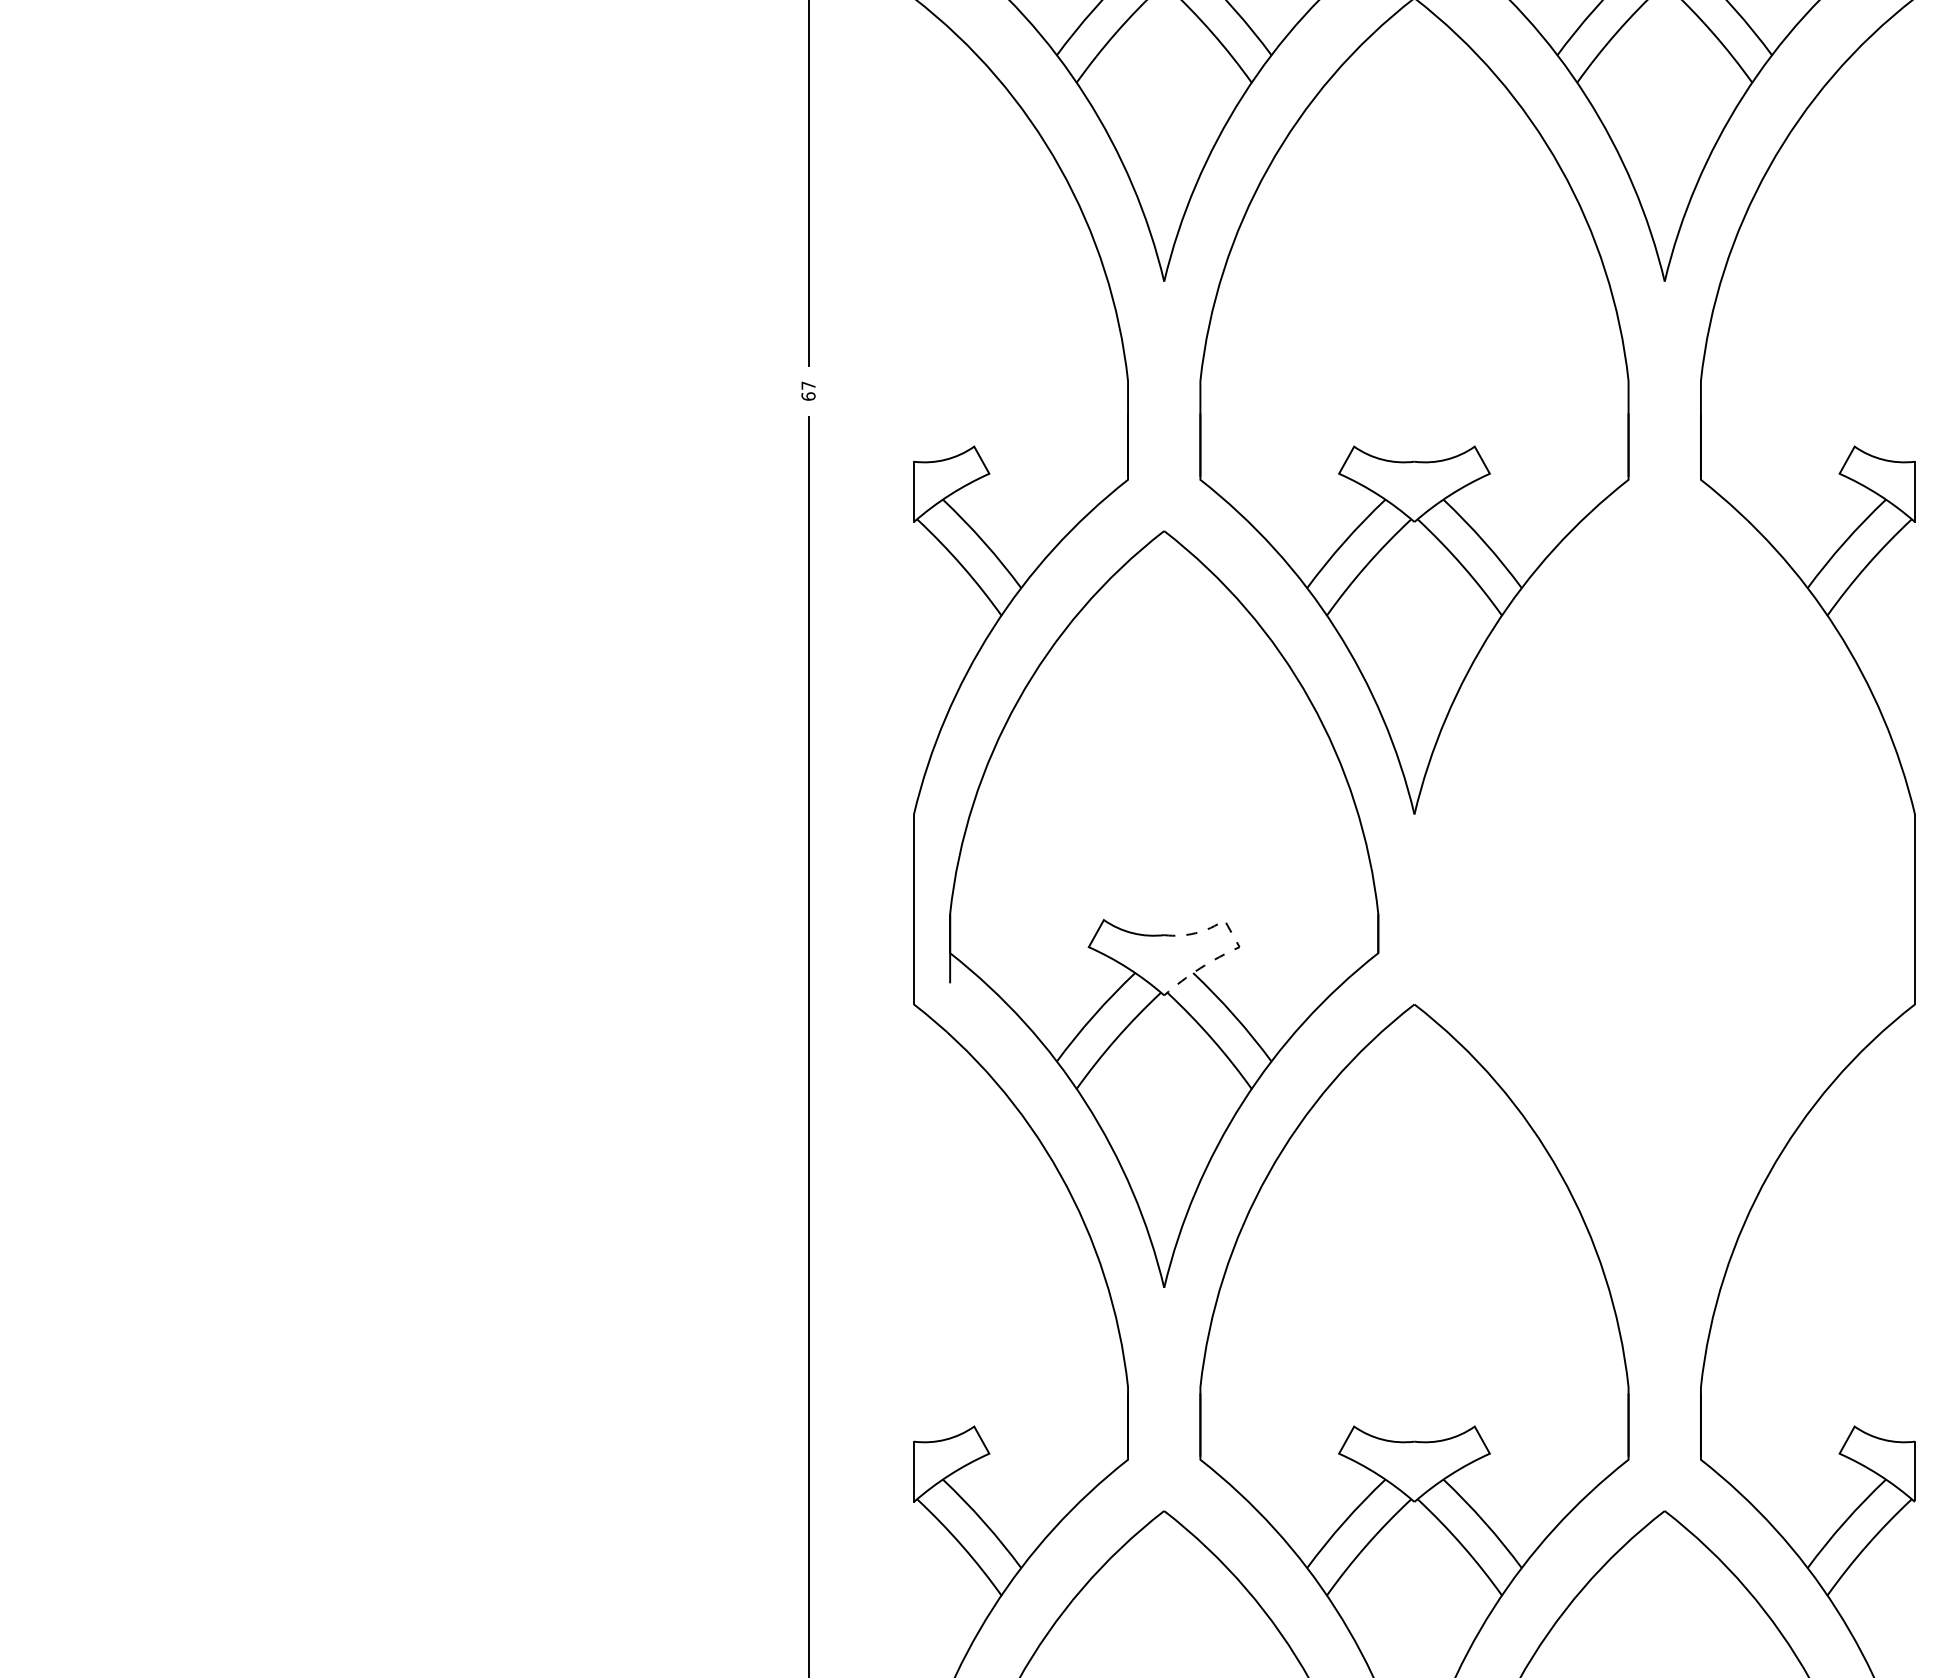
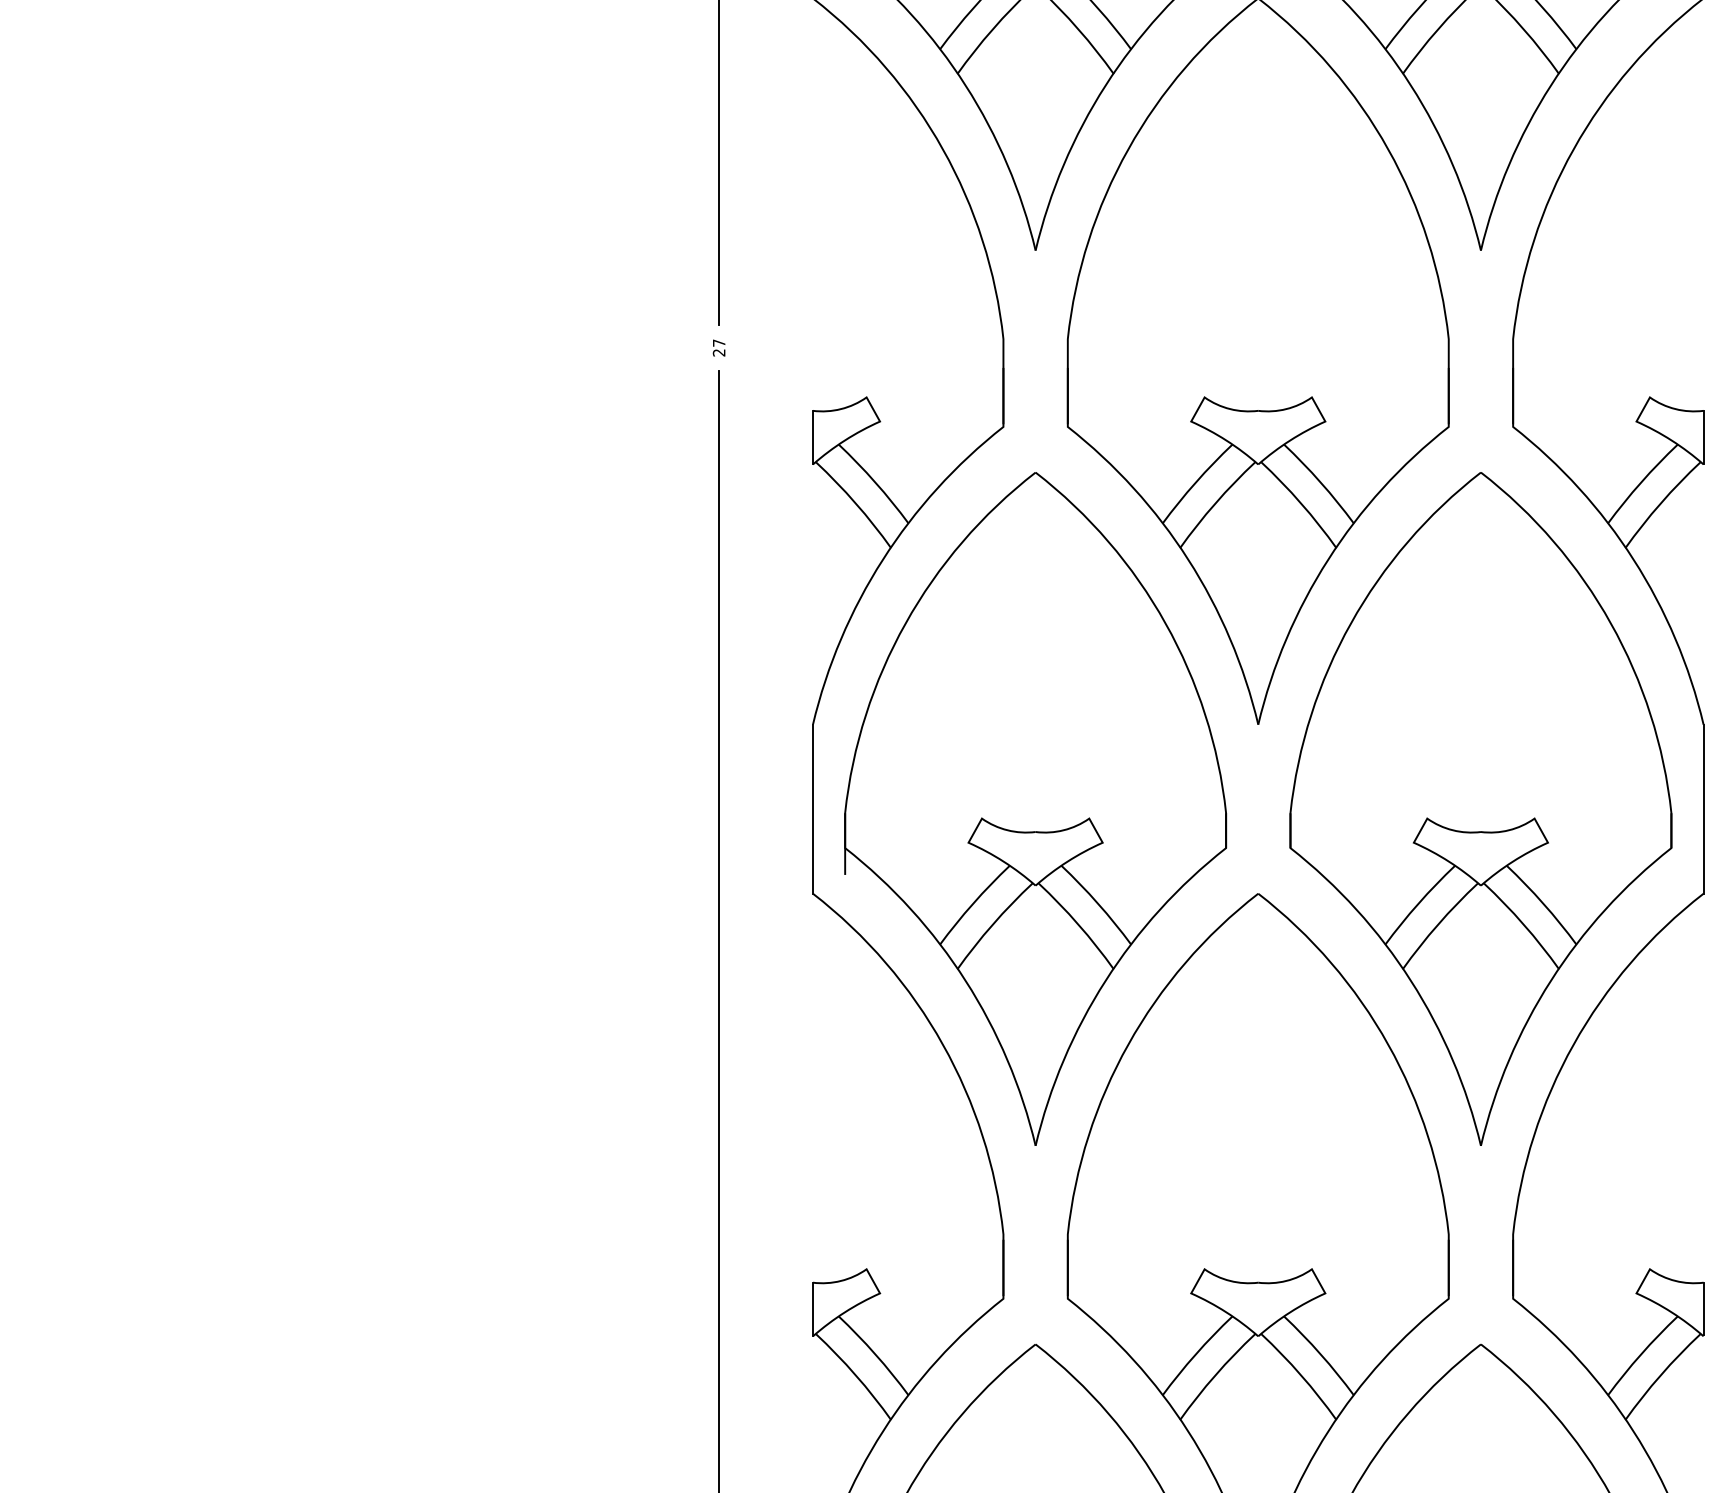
text: (808, 396) -> (719, 352), 67 -> 27
part: (1664, 908) -> (1480, 808), added
line: (1237, 942) -> (1100, 838), dashed -> solid

